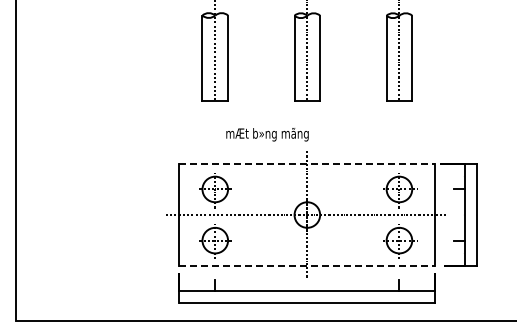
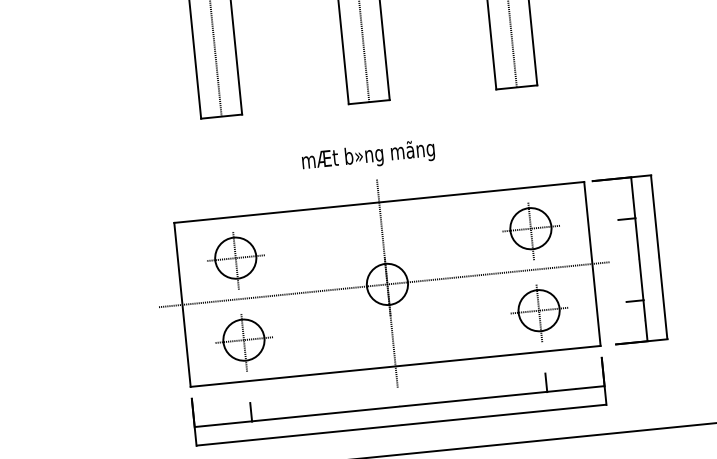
text: (267, 134) -> (368, 155), moved
line: (307, 163) -> (379, 201), dashed -> solid
line: (307, 266) -> (395, 366), dashed -> solid

